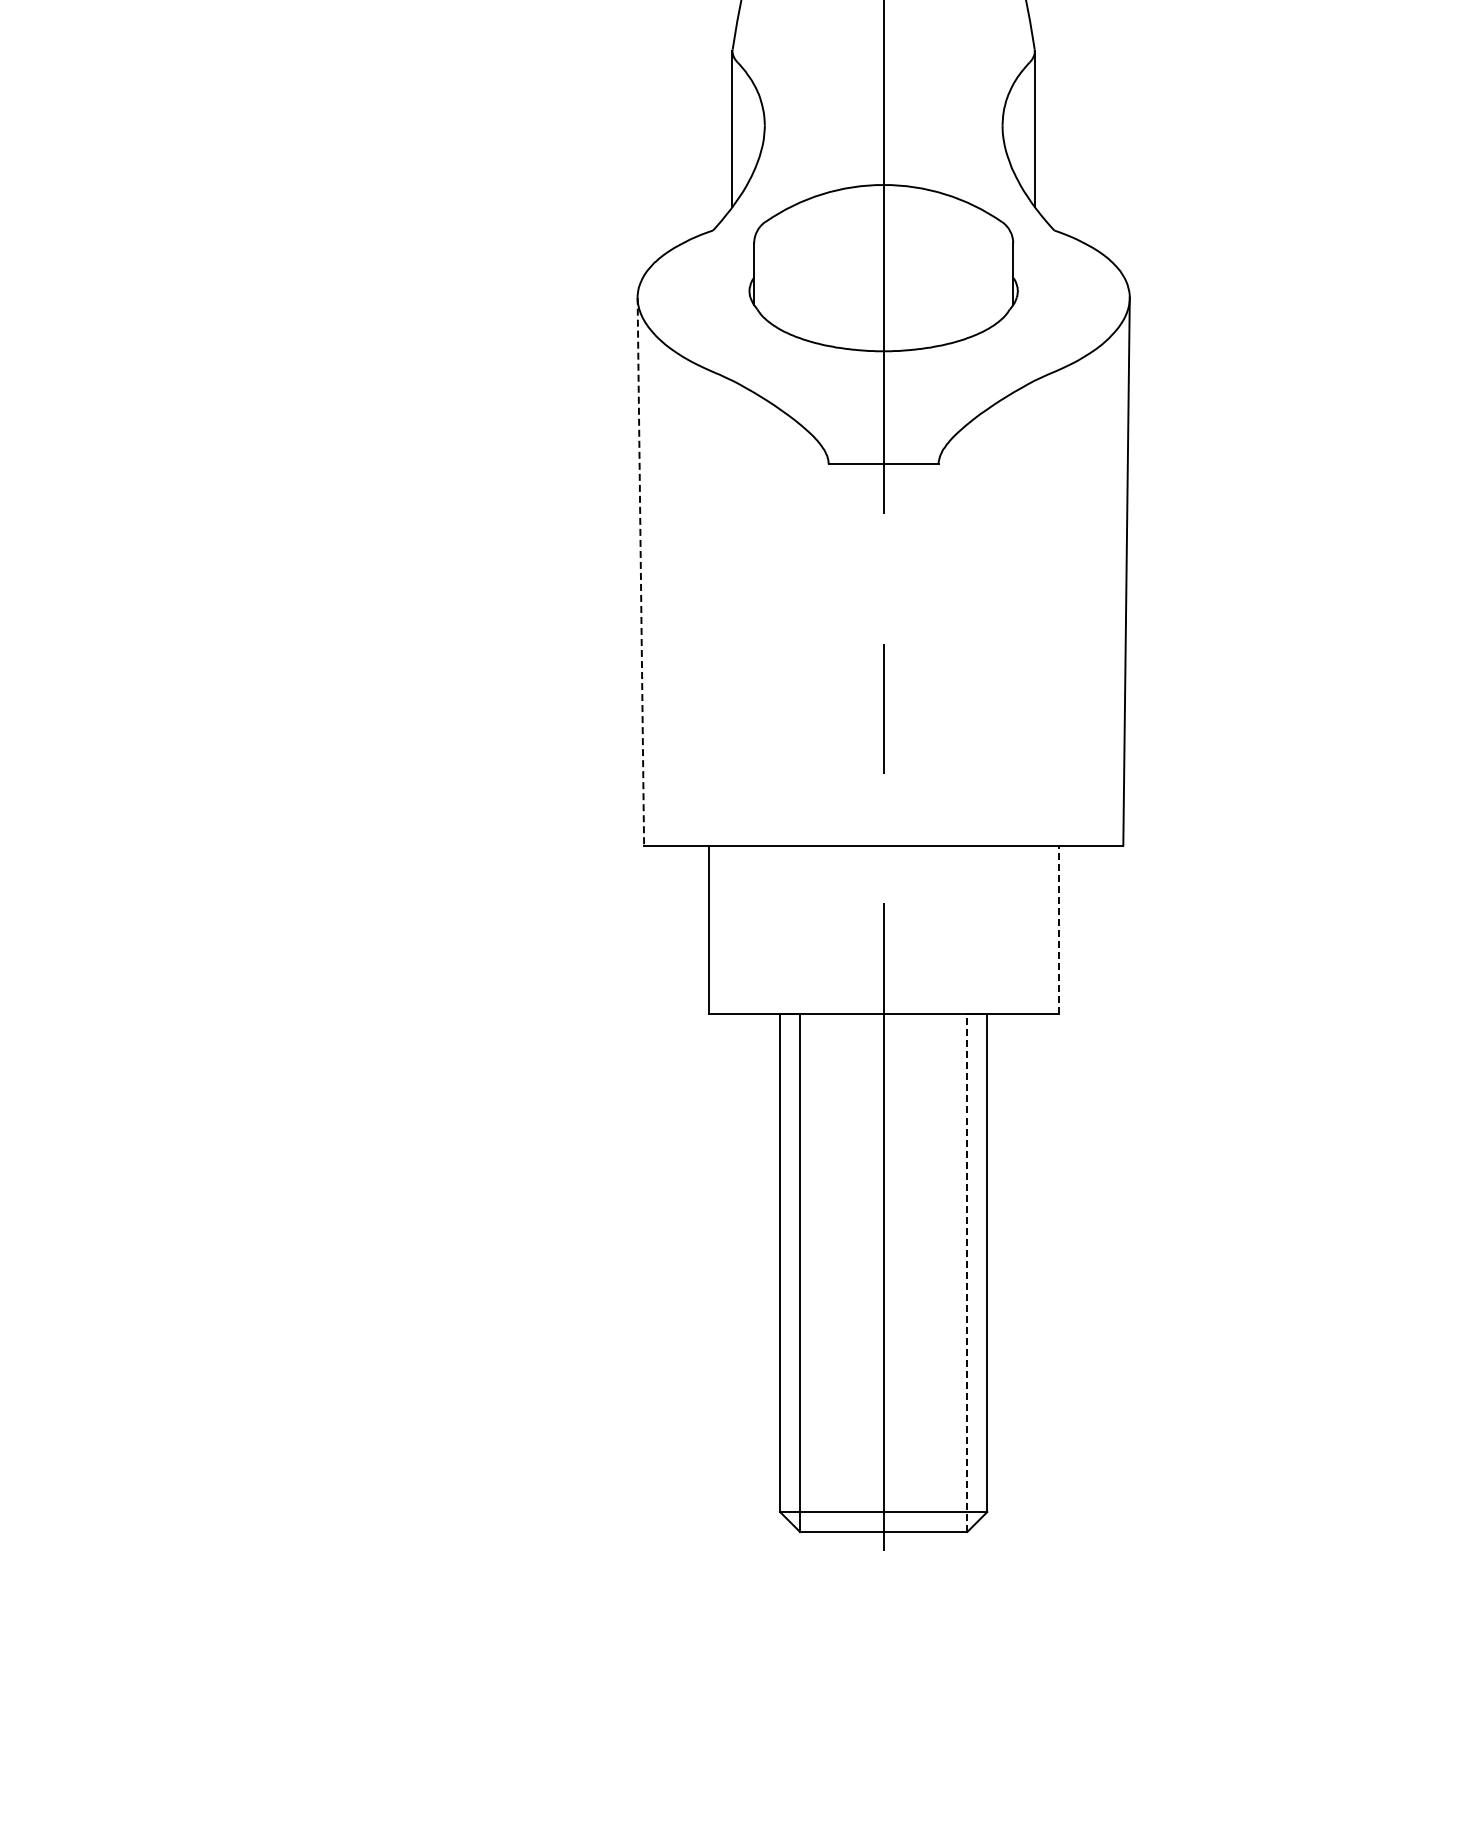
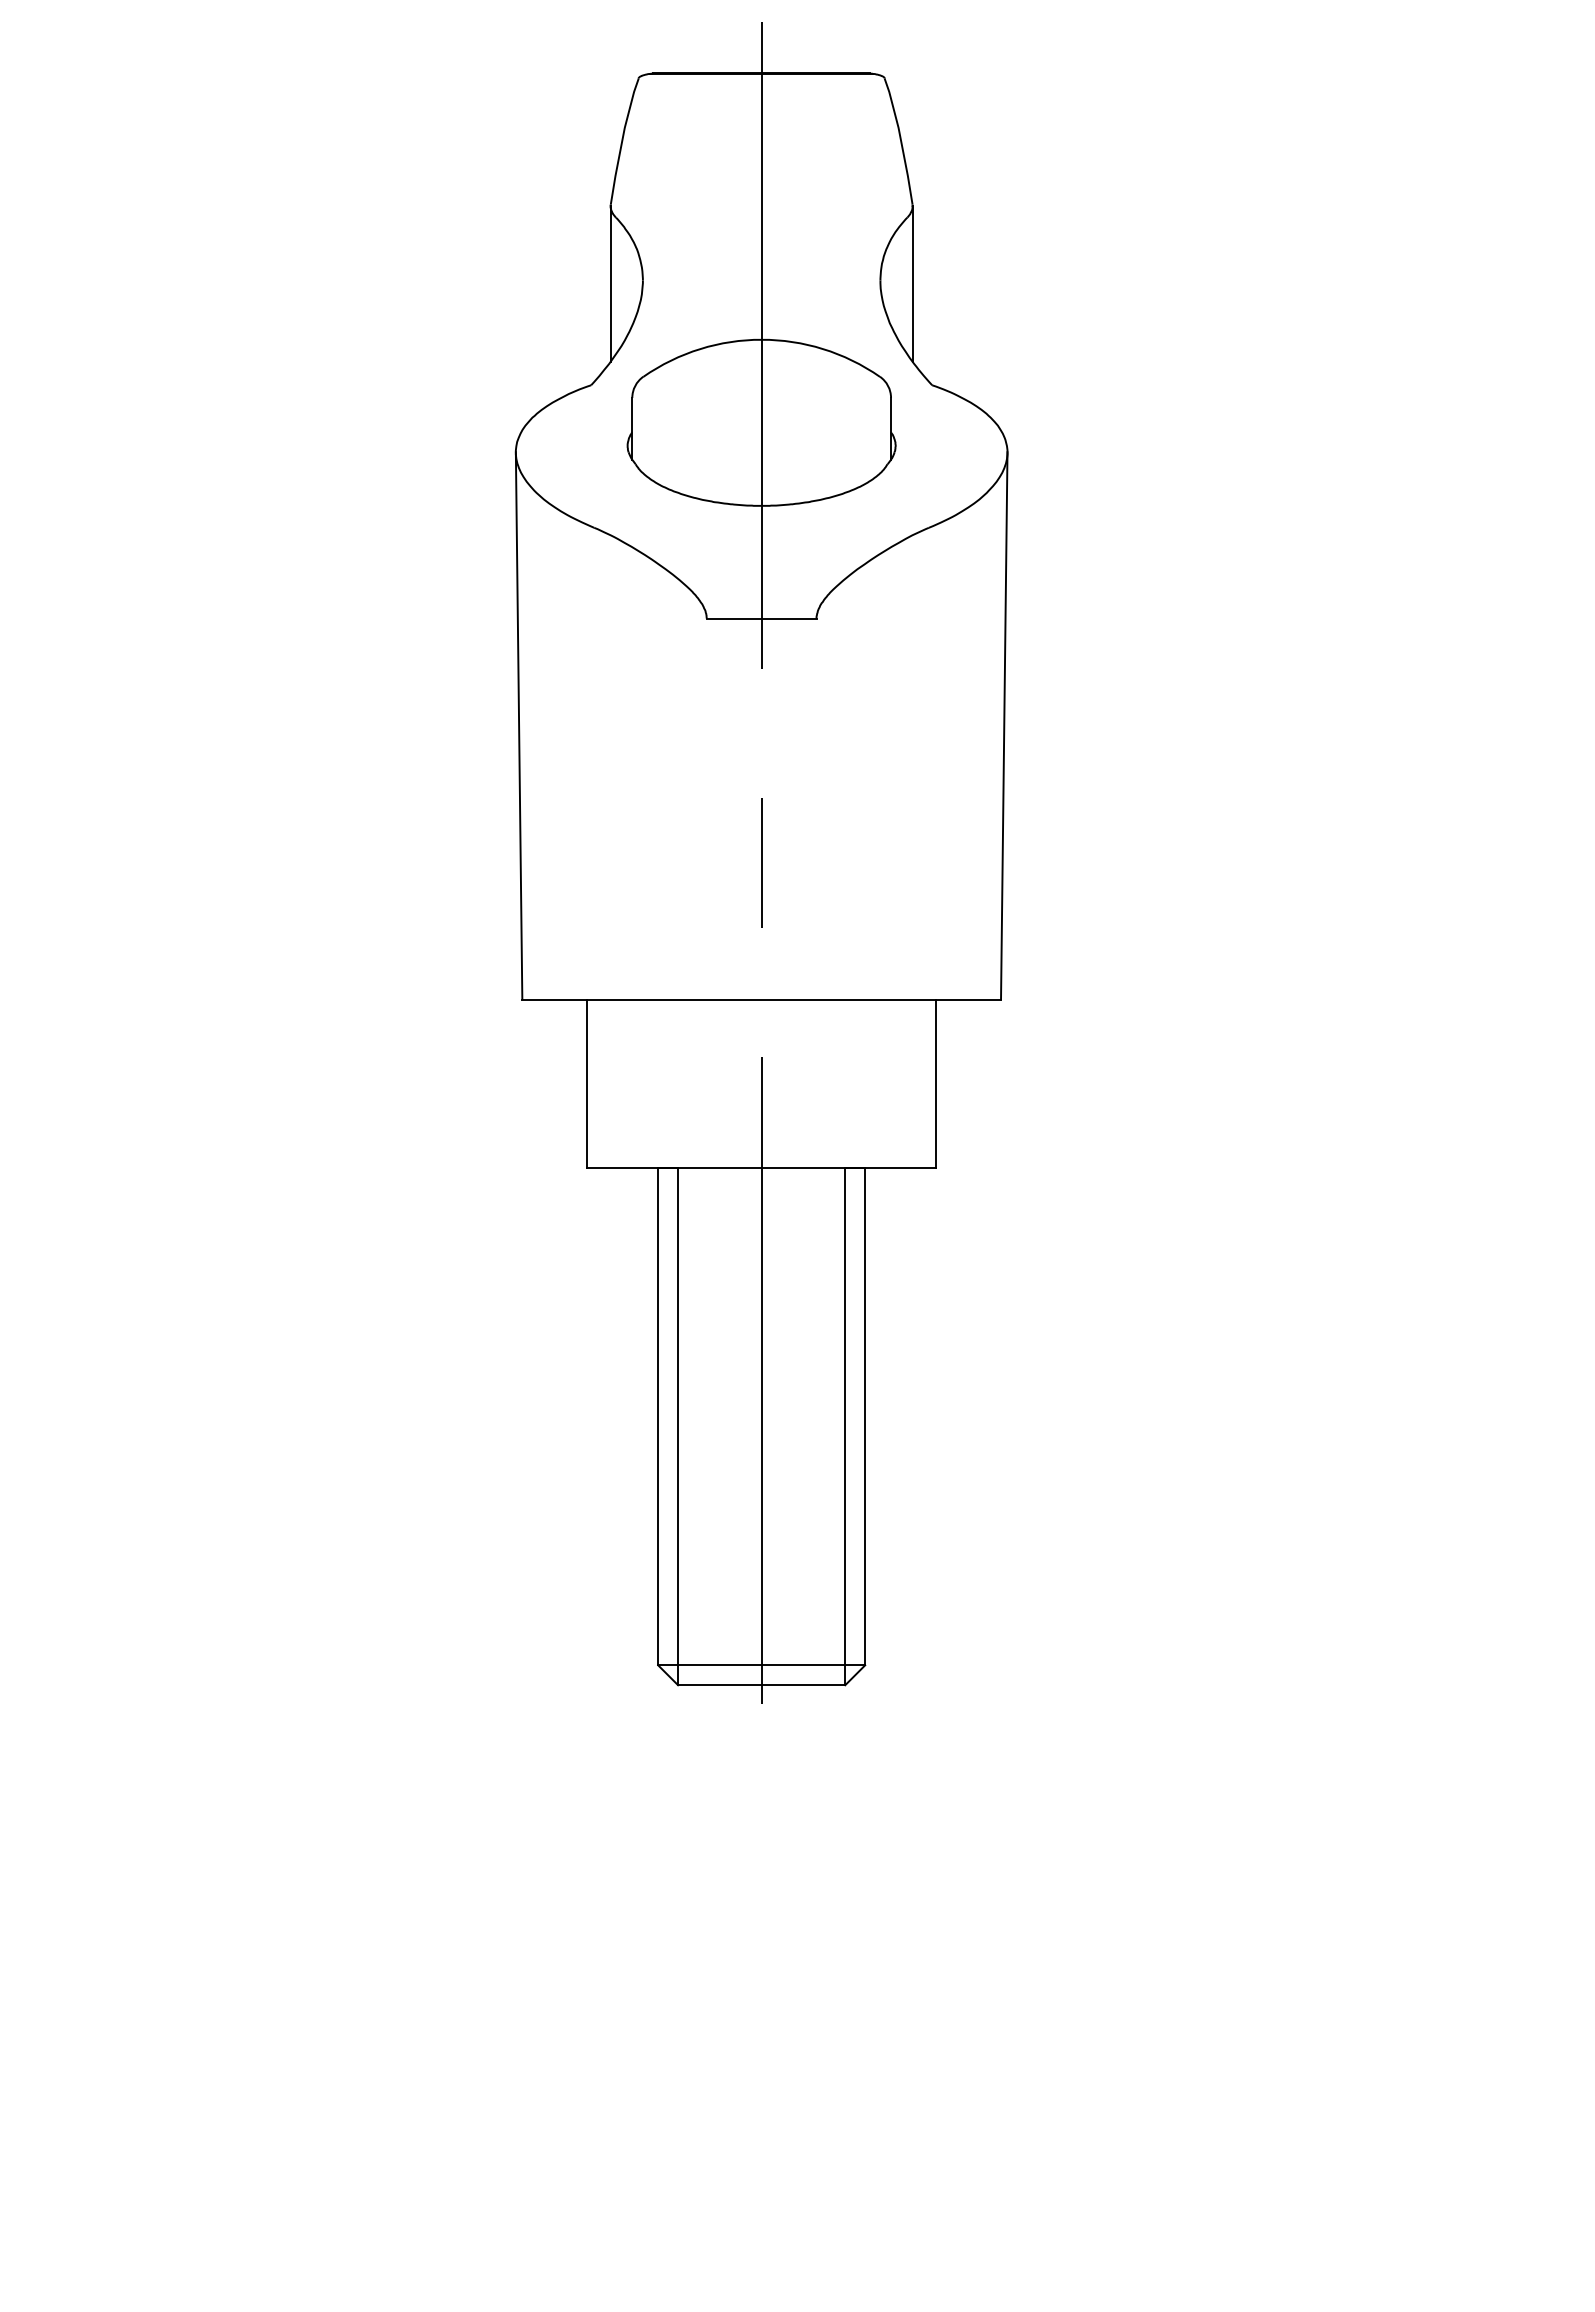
line: (641, 571) -> (519, 725), dashed -> solid
line: (1058, 929) -> (936, 1083), dashed -> solid
line: (967, 1272) -> (845, 1426), dashed -> solid

